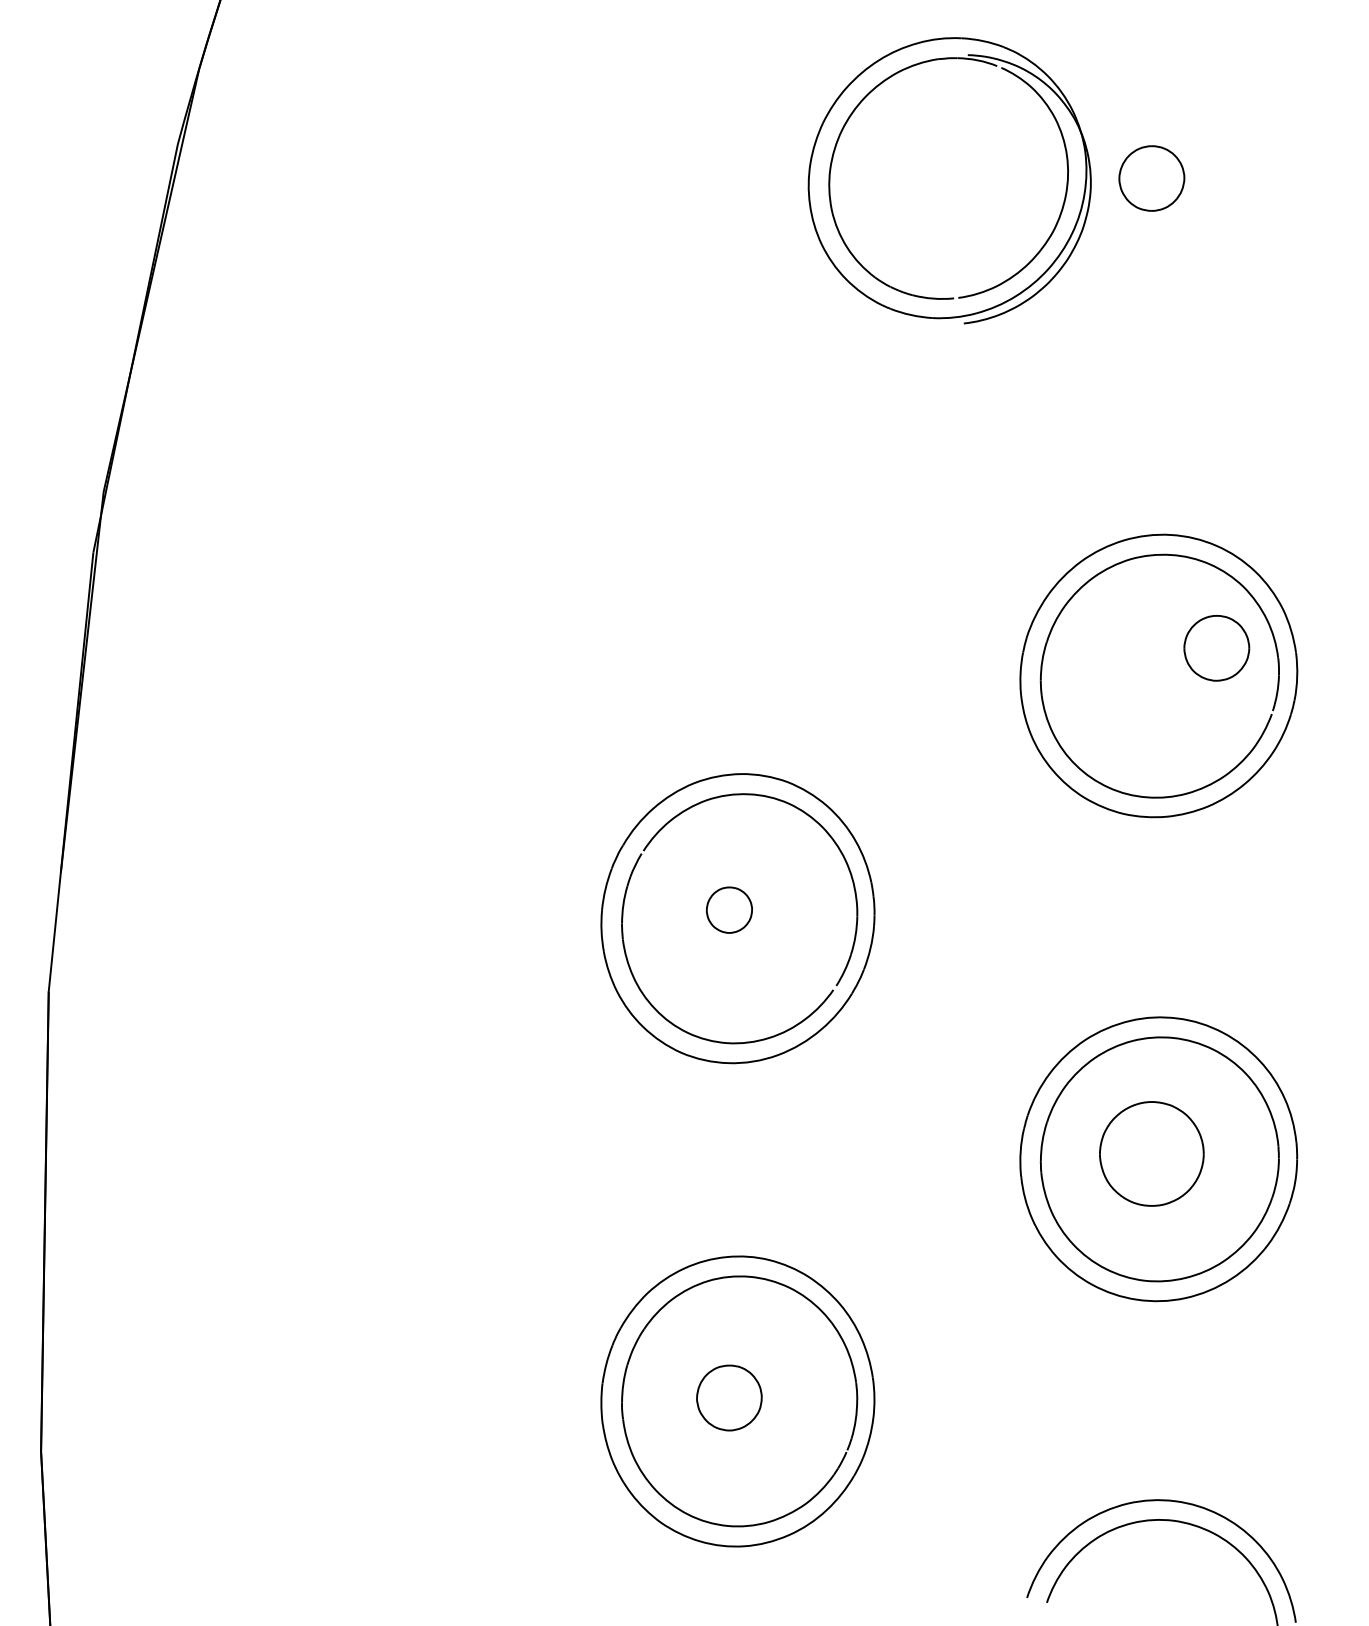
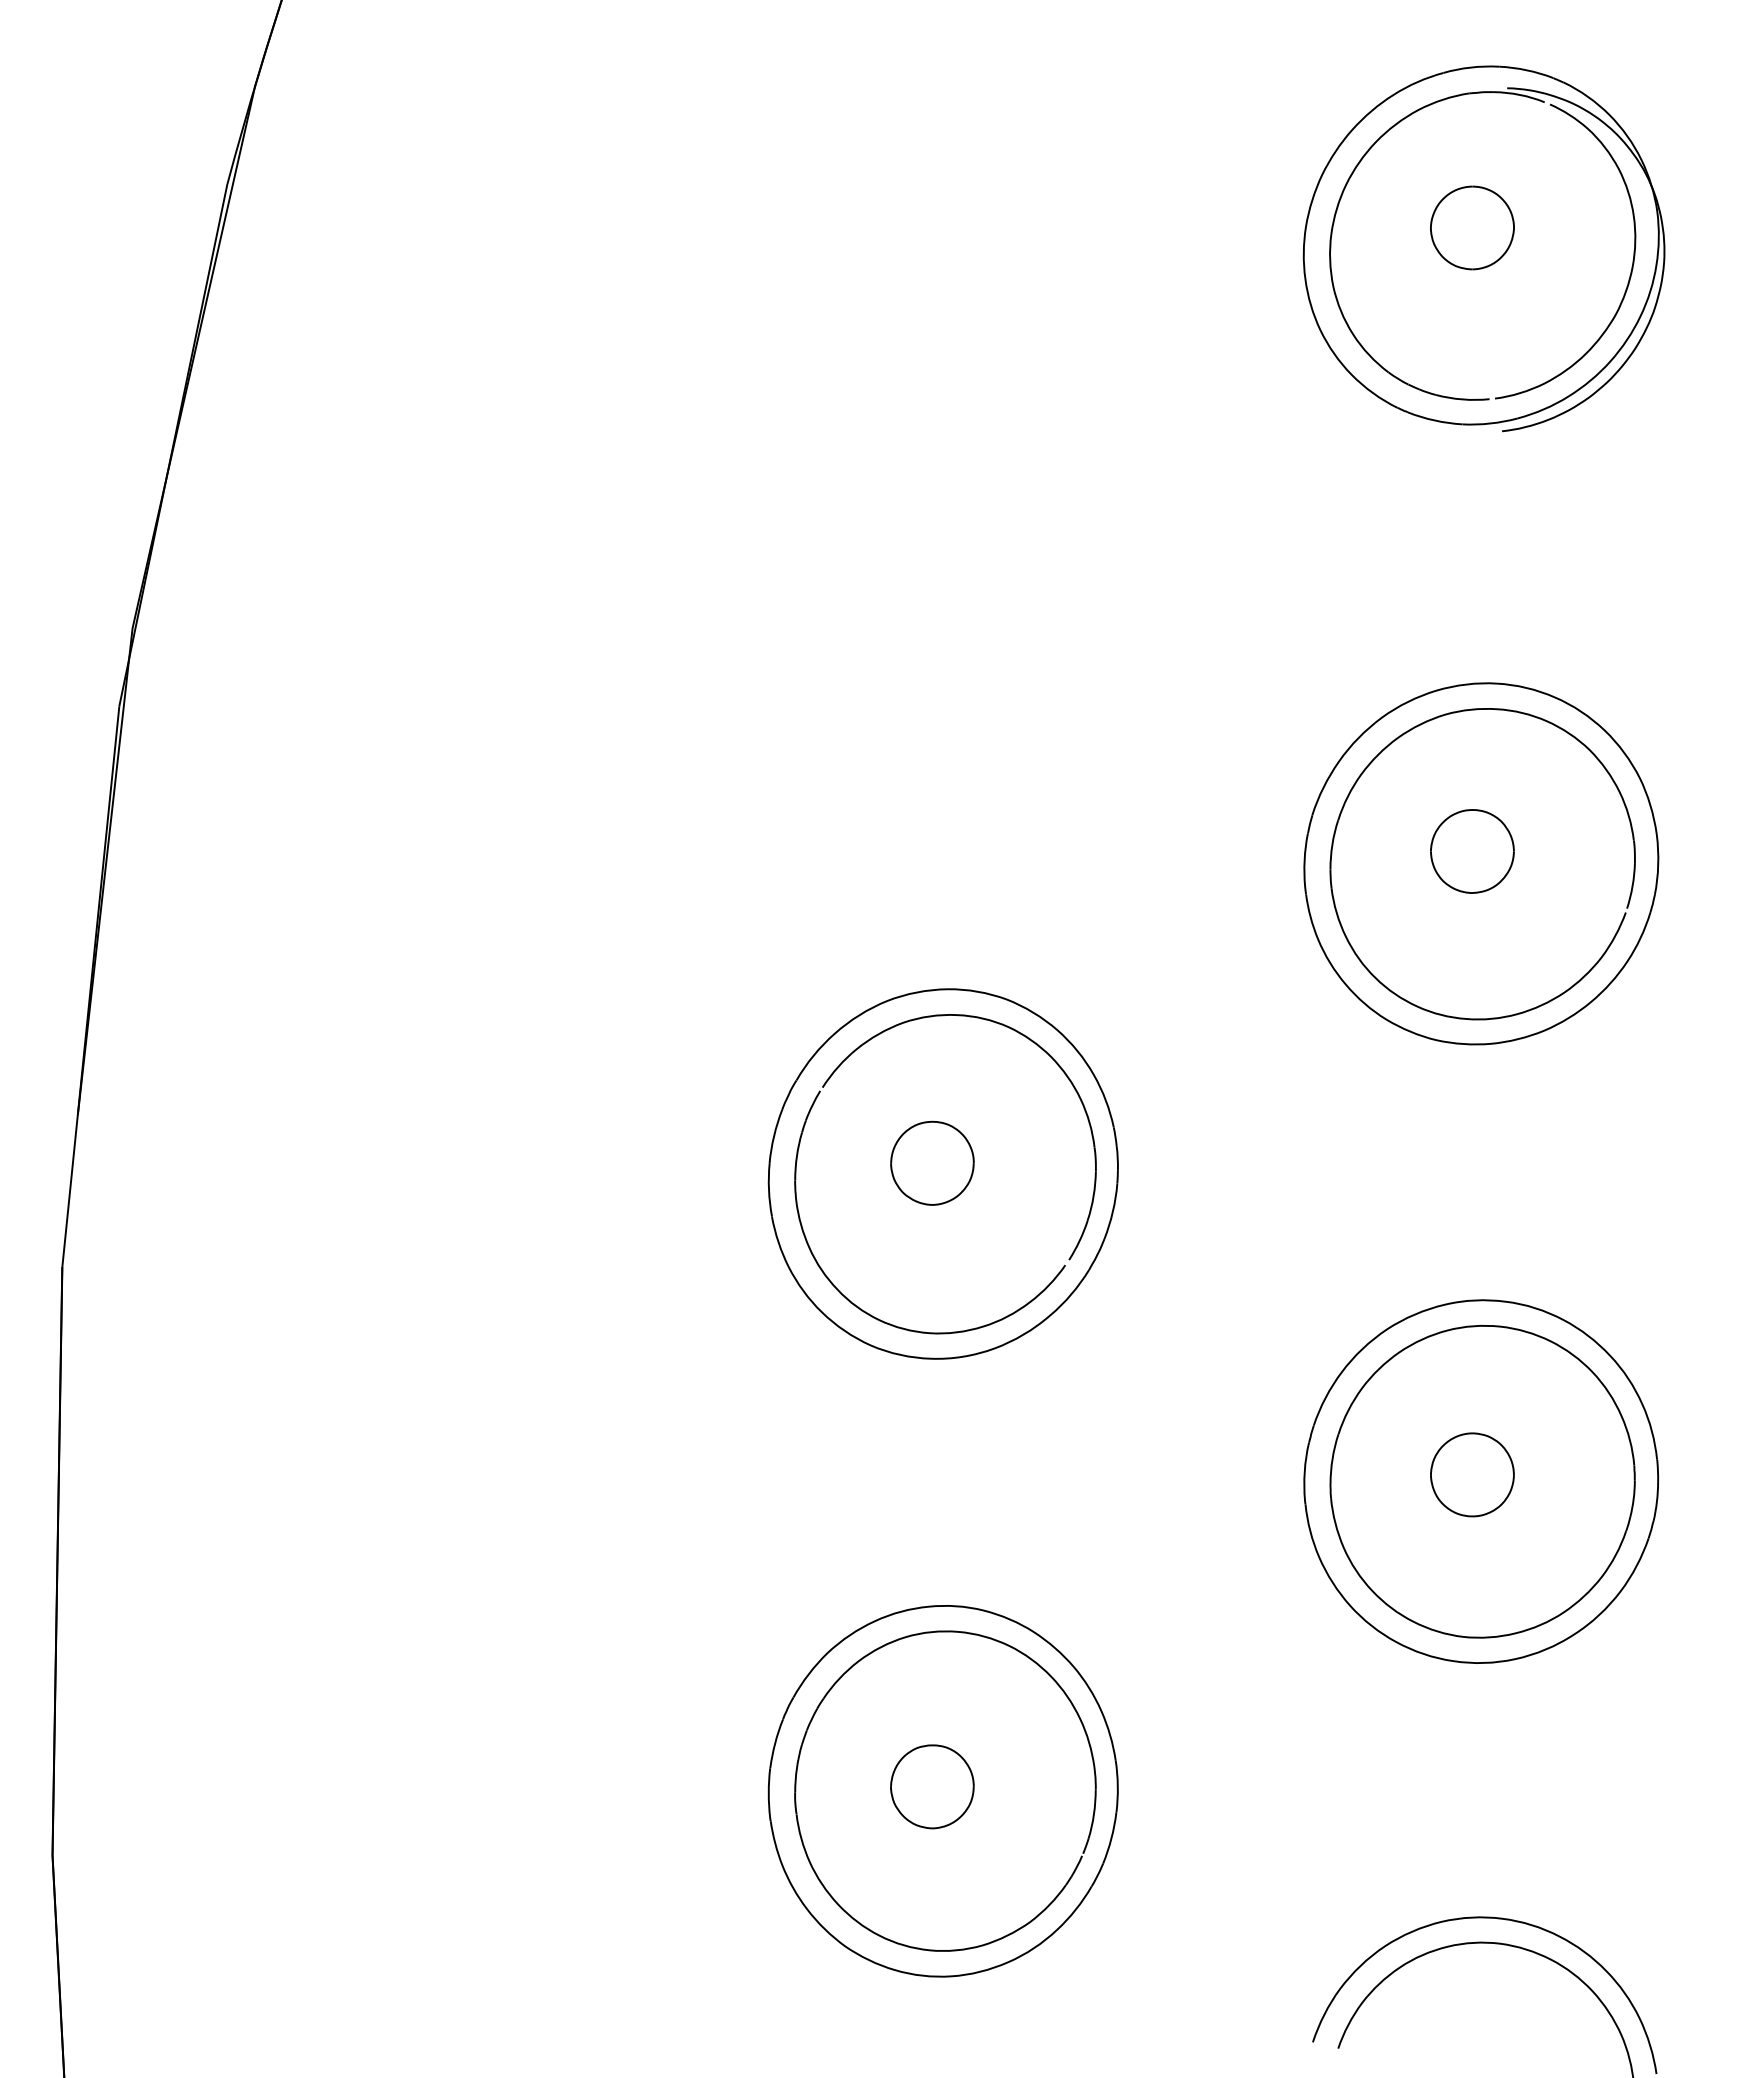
part: (949, 180) -> (1483, 248), moved
part: (1216, 648) -> (1472, 851), moved
part: (729, 909) -> (932, 1162), size x1.43
part: (1151, 1153) -> (1472, 1474), size x0.62

